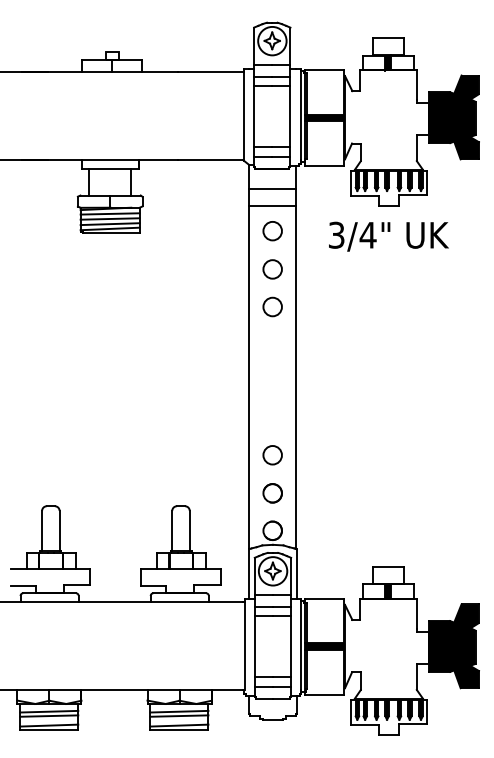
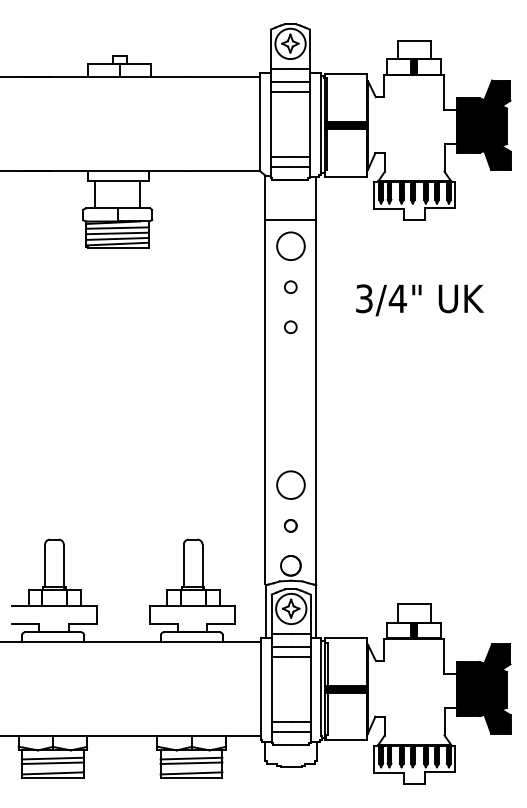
line: (272, 188) -> (290, 200), removed
circle: (272, 231) -> (290, 246), size x1.4
text: (388, 236) -> (419, 300), moved
circle: (272, 269) -> (290, 287), size x0.6
circle: (272, 306) -> (290, 326), size x0.6
circle: (272, 455) -> (290, 485), size x1.4
circle: (272, 493) -> (290, 526), size x0.6

